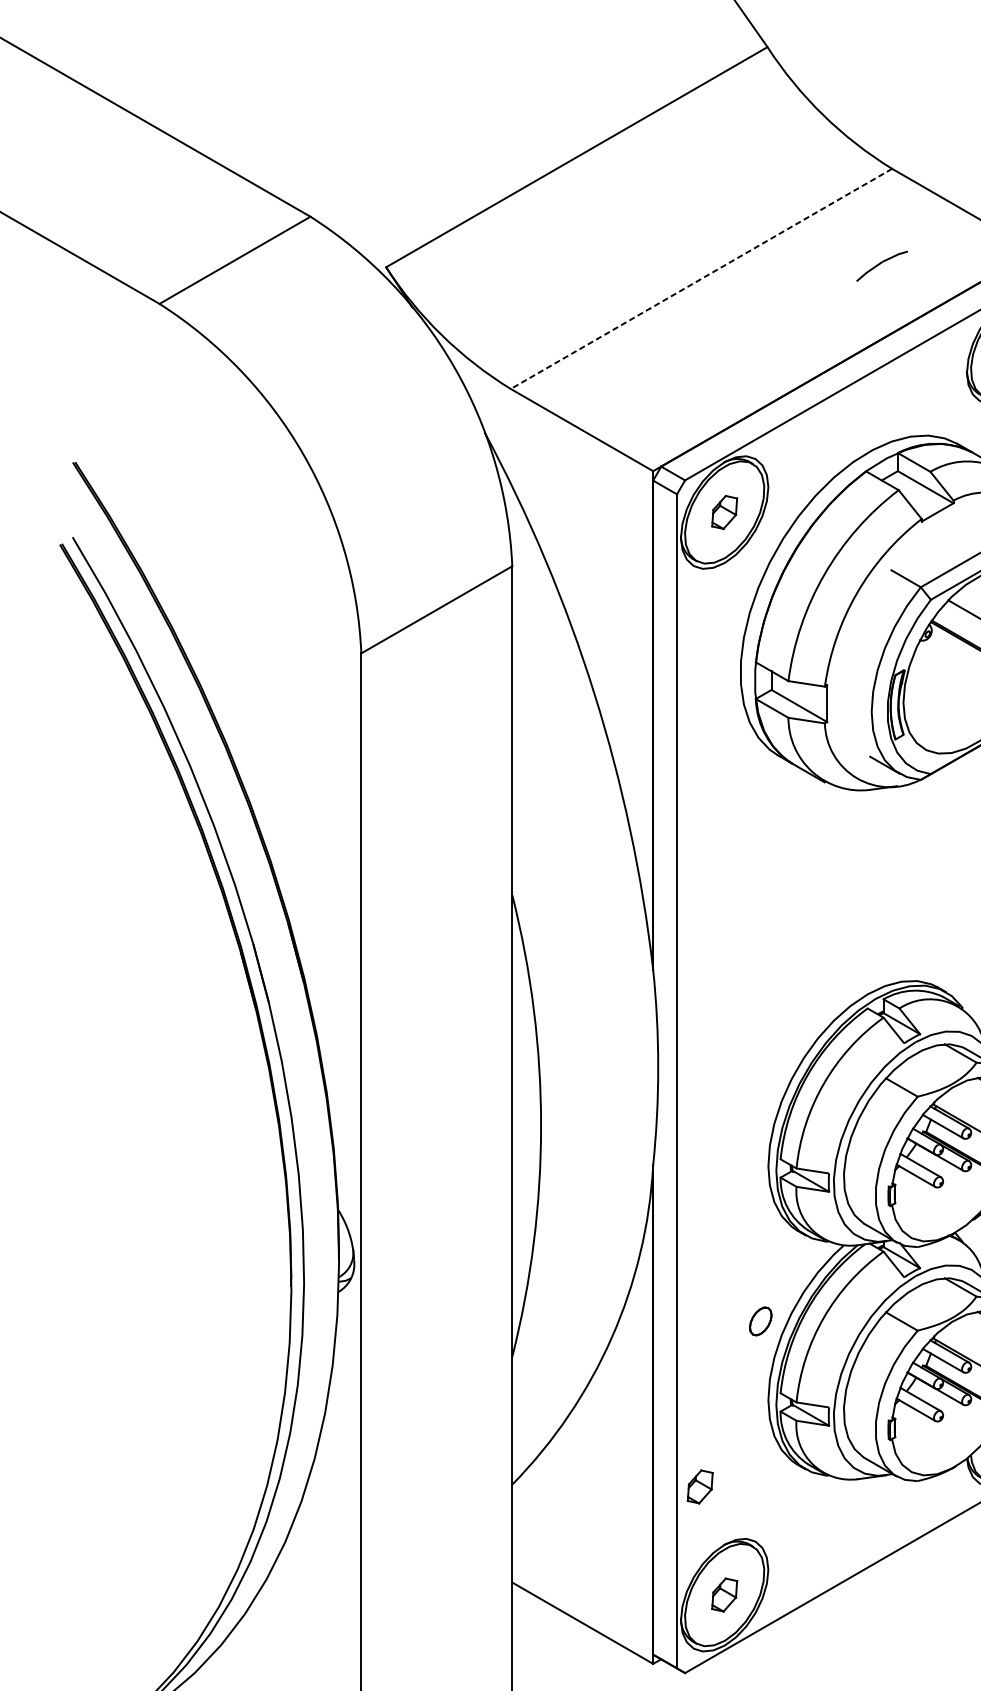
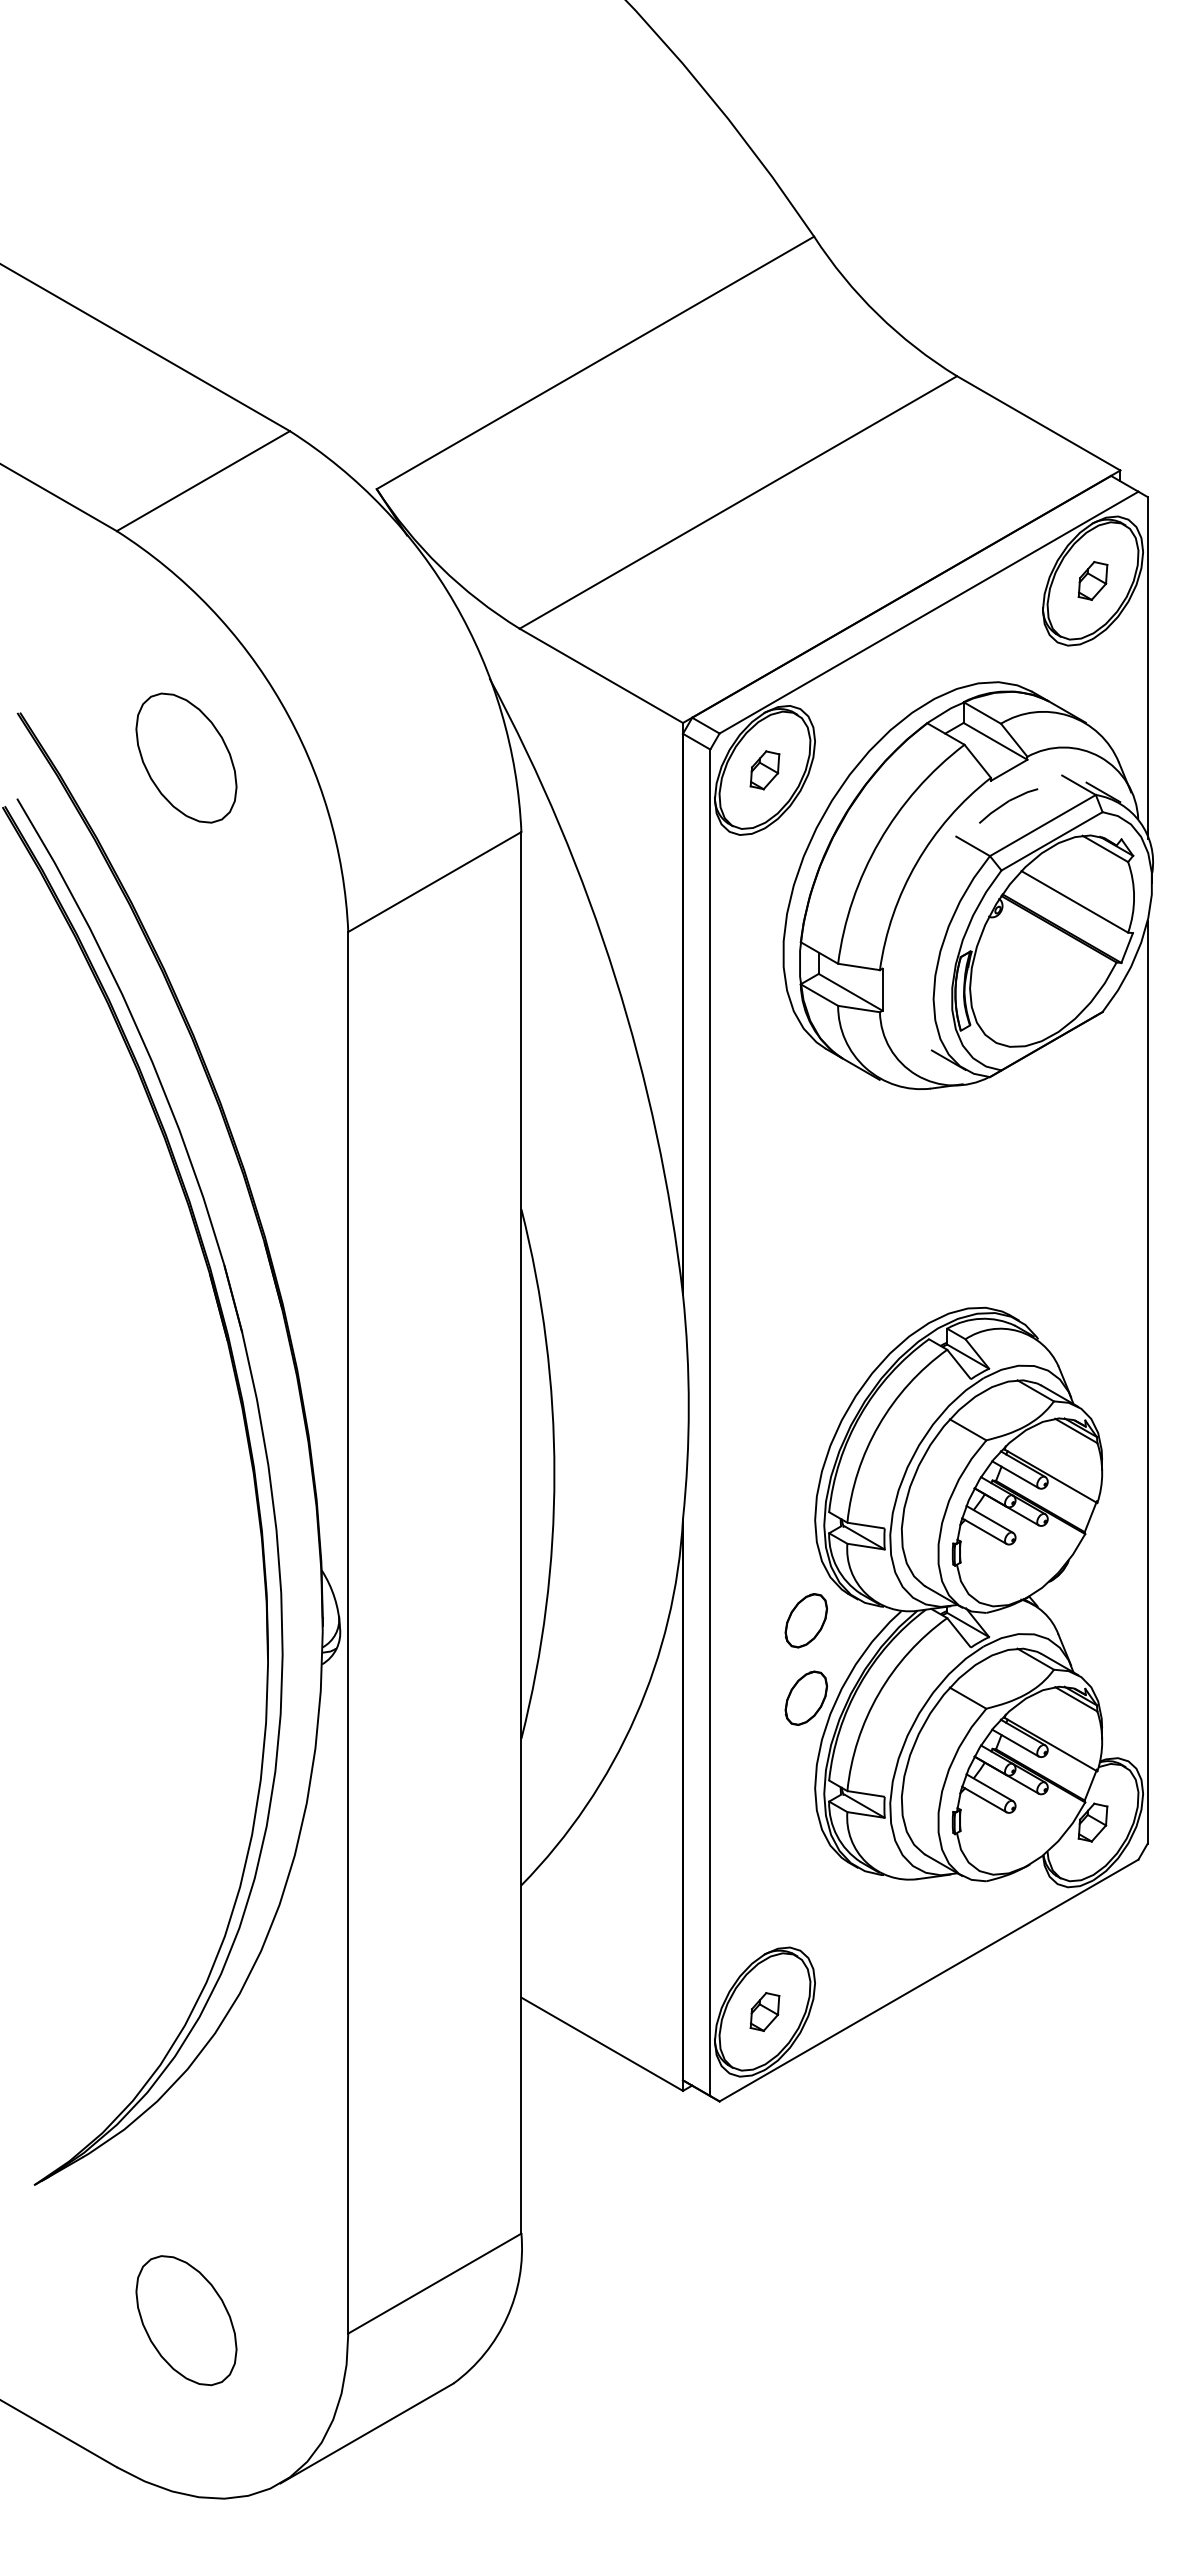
part: (882, 265) -> (1008, 805), moved
line: (701, 278) -> (738, 502), dashed -> solid
part: (220, 501) -> (186, 757), added
part: (759, 1253) -> (805, 1620), added
part: (760, 1320) -> (806, 1697), size x1.67
part: (699, 1486) -> (736, 1887), removed

